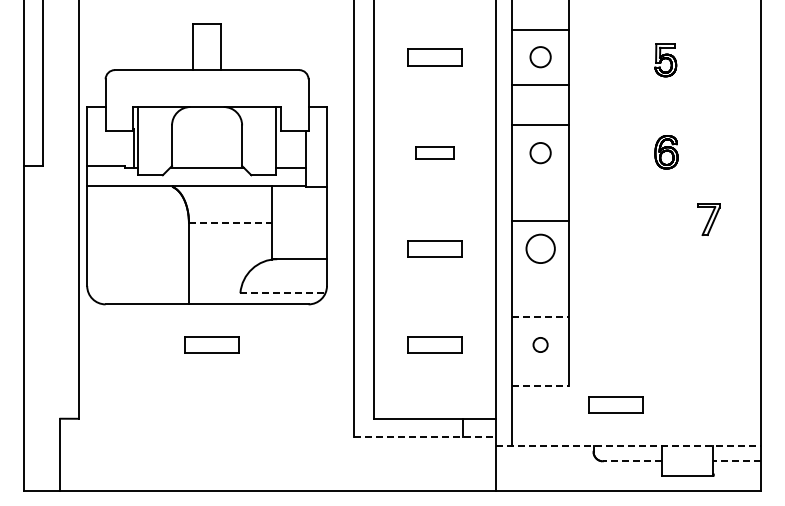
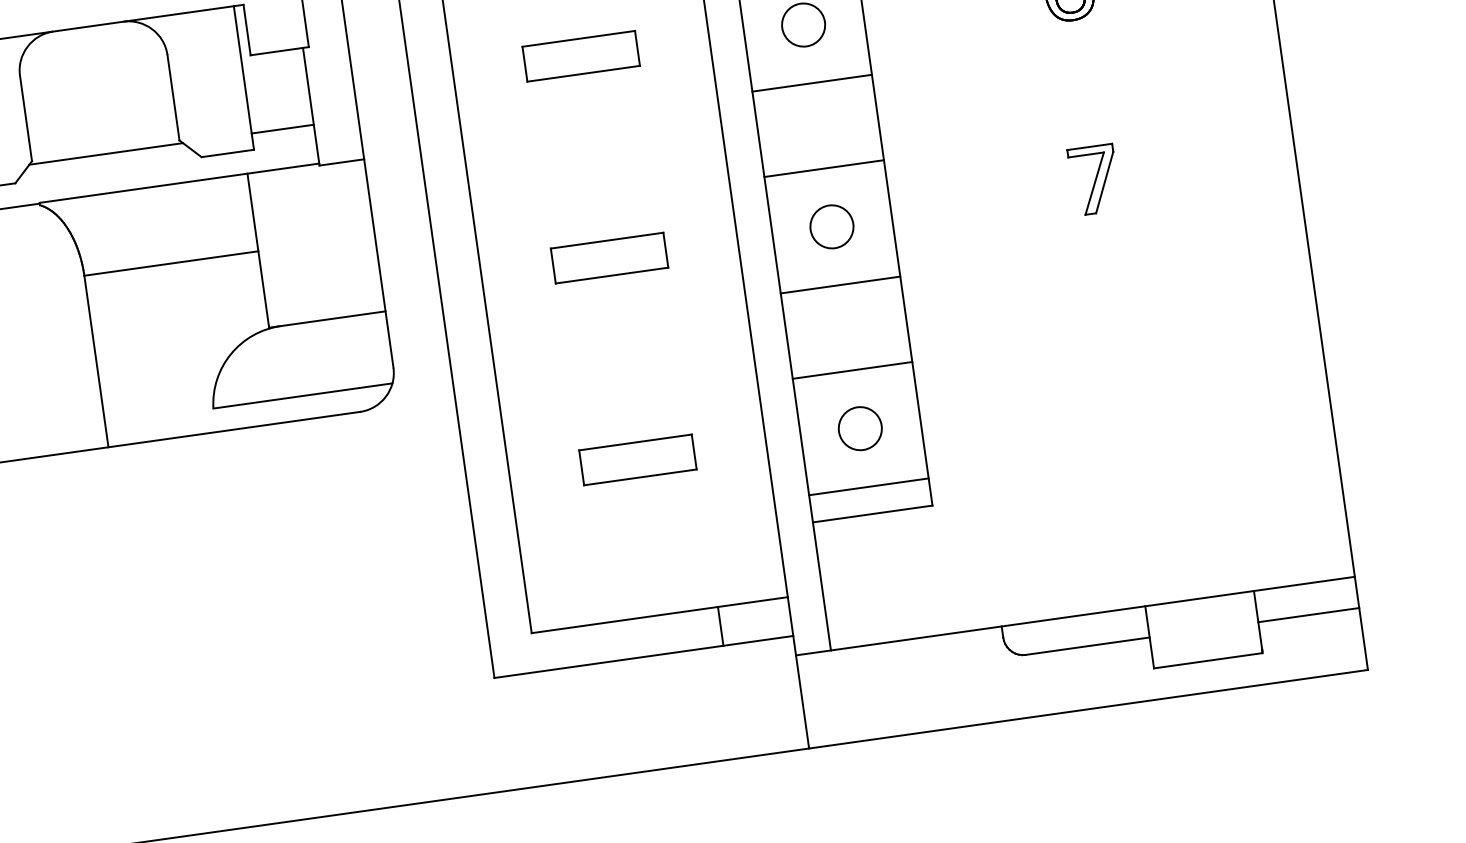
part: (434, 152) -> (580, 55), size x1.43
line: (540, 180) -> (811, 82), added
part: (708, 219) -> (1093, 180), moved
line: (230, 222) -> (171, 262), dashed -> solid
circle: (540, 249) -> (831, 227), size x0.71
line: (540, 276) -> (839, 284), added
line: (282, 293) -> (302, 396), dashed -> solid
line: (541, 317) -> (854, 370), dashed -> solid
part: (211, 344) -> (167, 524), removed
circle: (540, 344) -> (859, 427), size x1.43
line: (540, 372) -> (868, 486), added
line: (541, 385) -> (874, 513), dashed -> solid
part: (615, 404) -> (1035, 531), removed
line: (425, 437) -> (645, 657), dashed -> solid
line: (628, 446) -> (1075, 616), dashed -> solid
line: (632, 461) -> (1088, 646), dashed -> solid
line: (737, 461) -> (1308, 615), dashed -> solid

